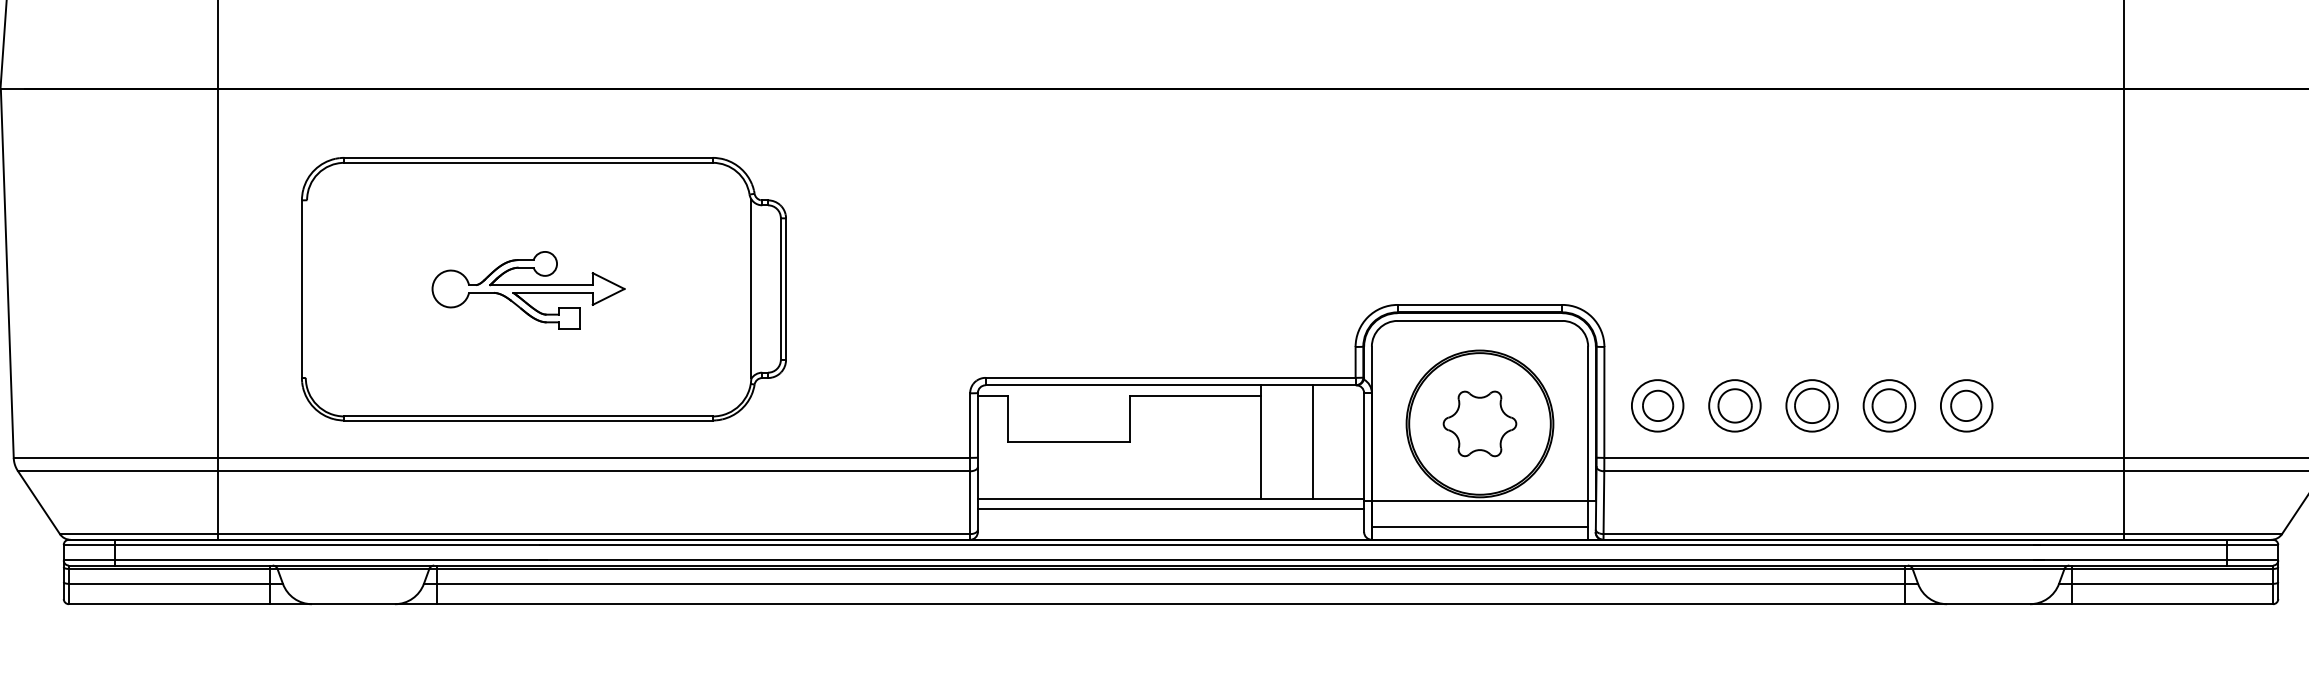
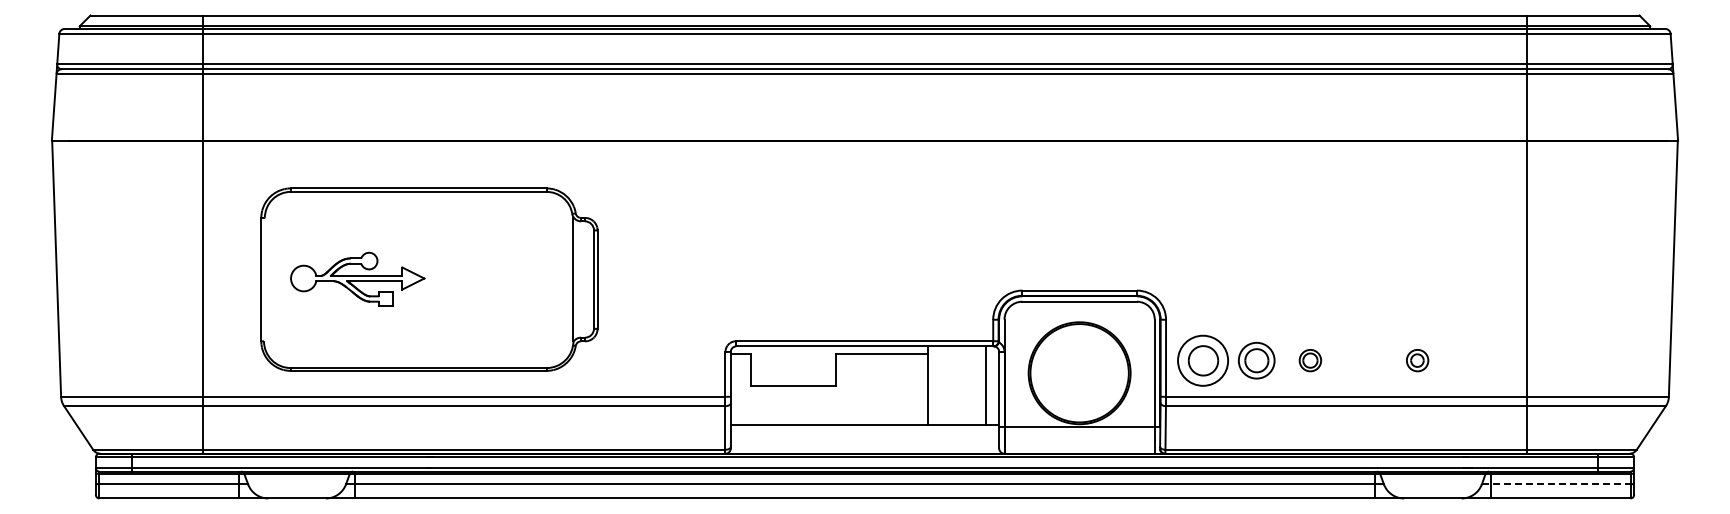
part: (528, 288) -> (357, 278), moved
part: (1656, 405) -> (1202, 360), size x1.4
part: (1812, 405) -> (1310, 360), size x0.6
part: (1888, 405) -> (1363, 360), removed
part: (1966, 405) -> (1417, 360), size x0.6
part: (1479, 424) -> (1079, 373), removed
line: (1312, 441) -> (986, 385), moved
line: (1170, 509) -> (864, 432), removed
line: (1479, 526) -> (1079, 444), removed
line: (2166, 584) -> (1556, 484), solid -> dashed

